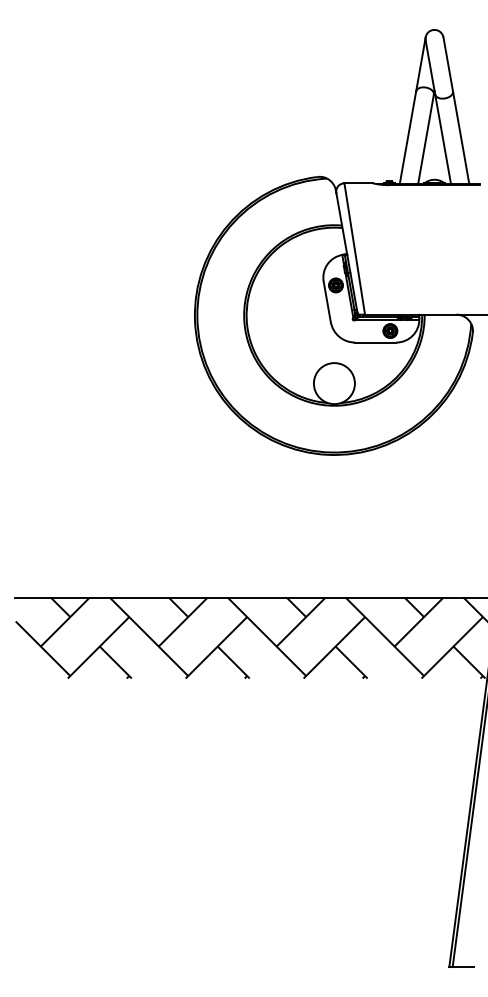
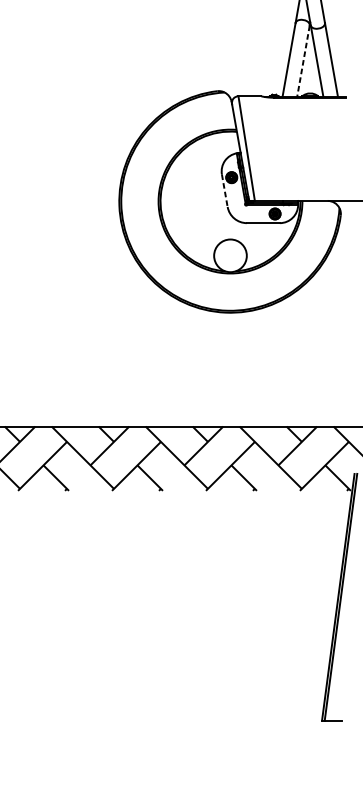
line: (425, 139) -> (303, 61), solid -> dashed
line: (327, 301) -> (224, 190), solid -> dashed

